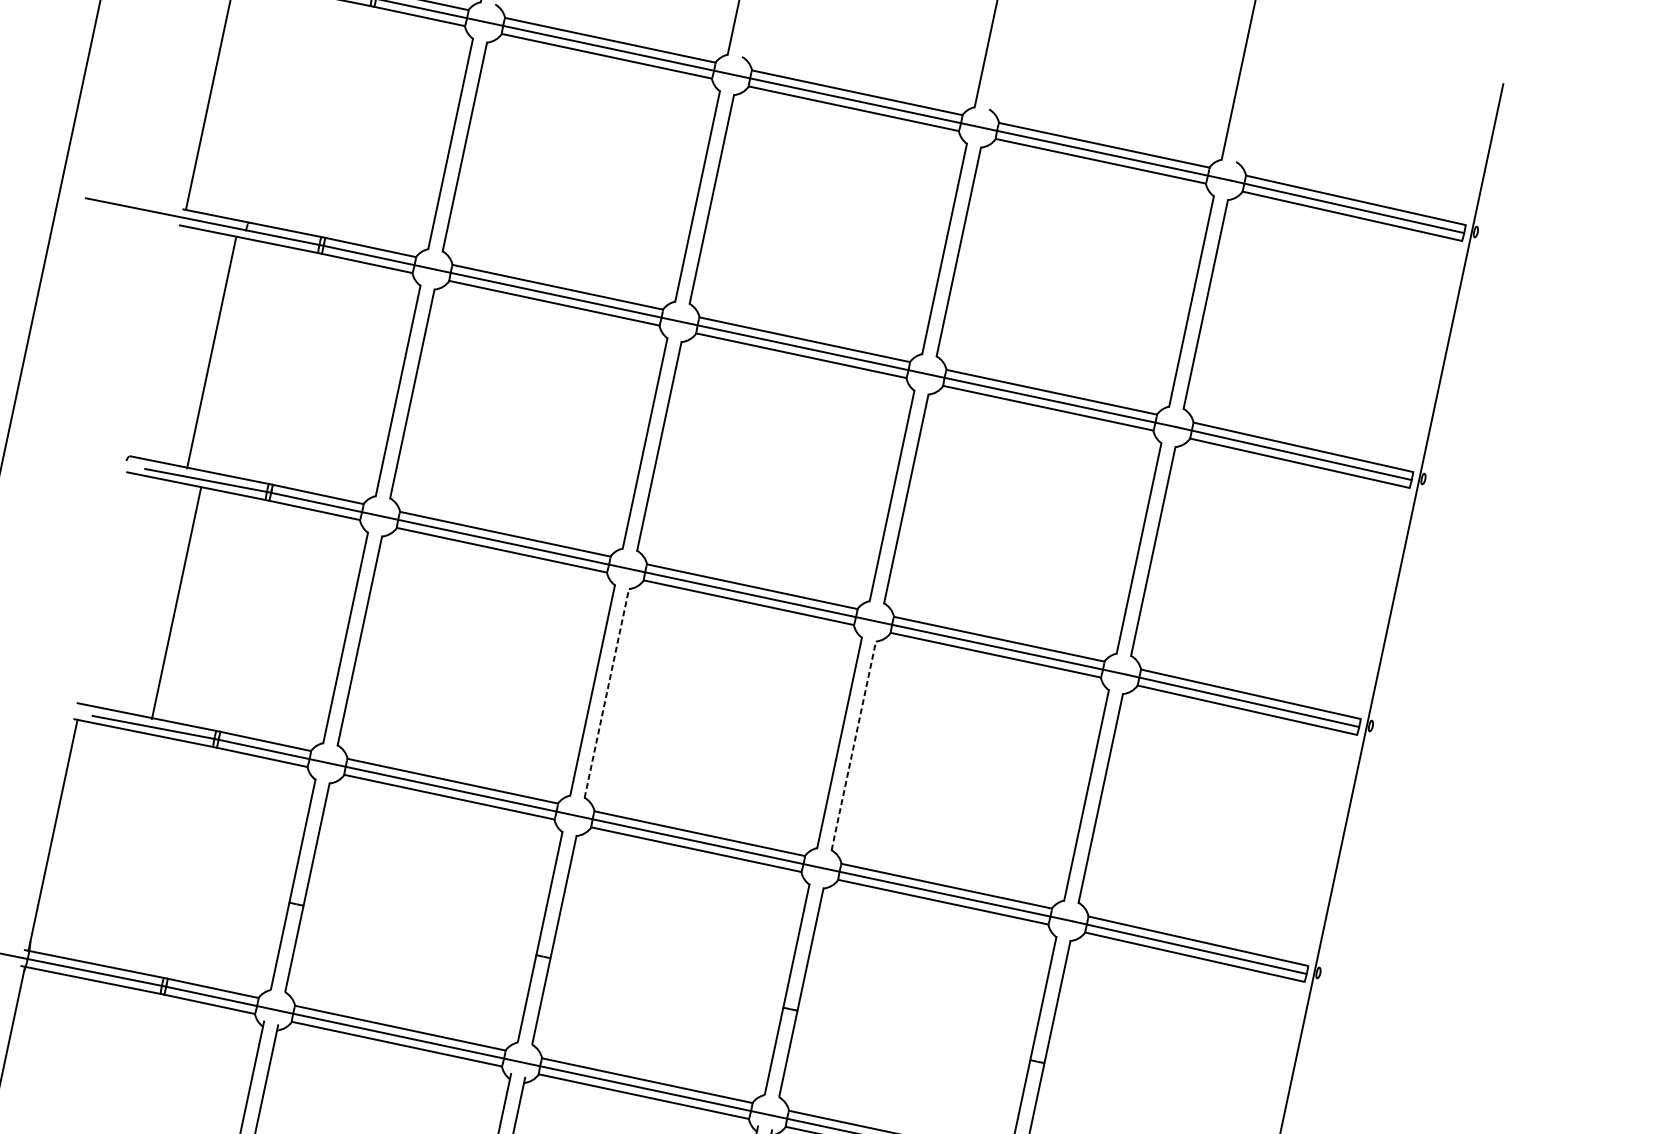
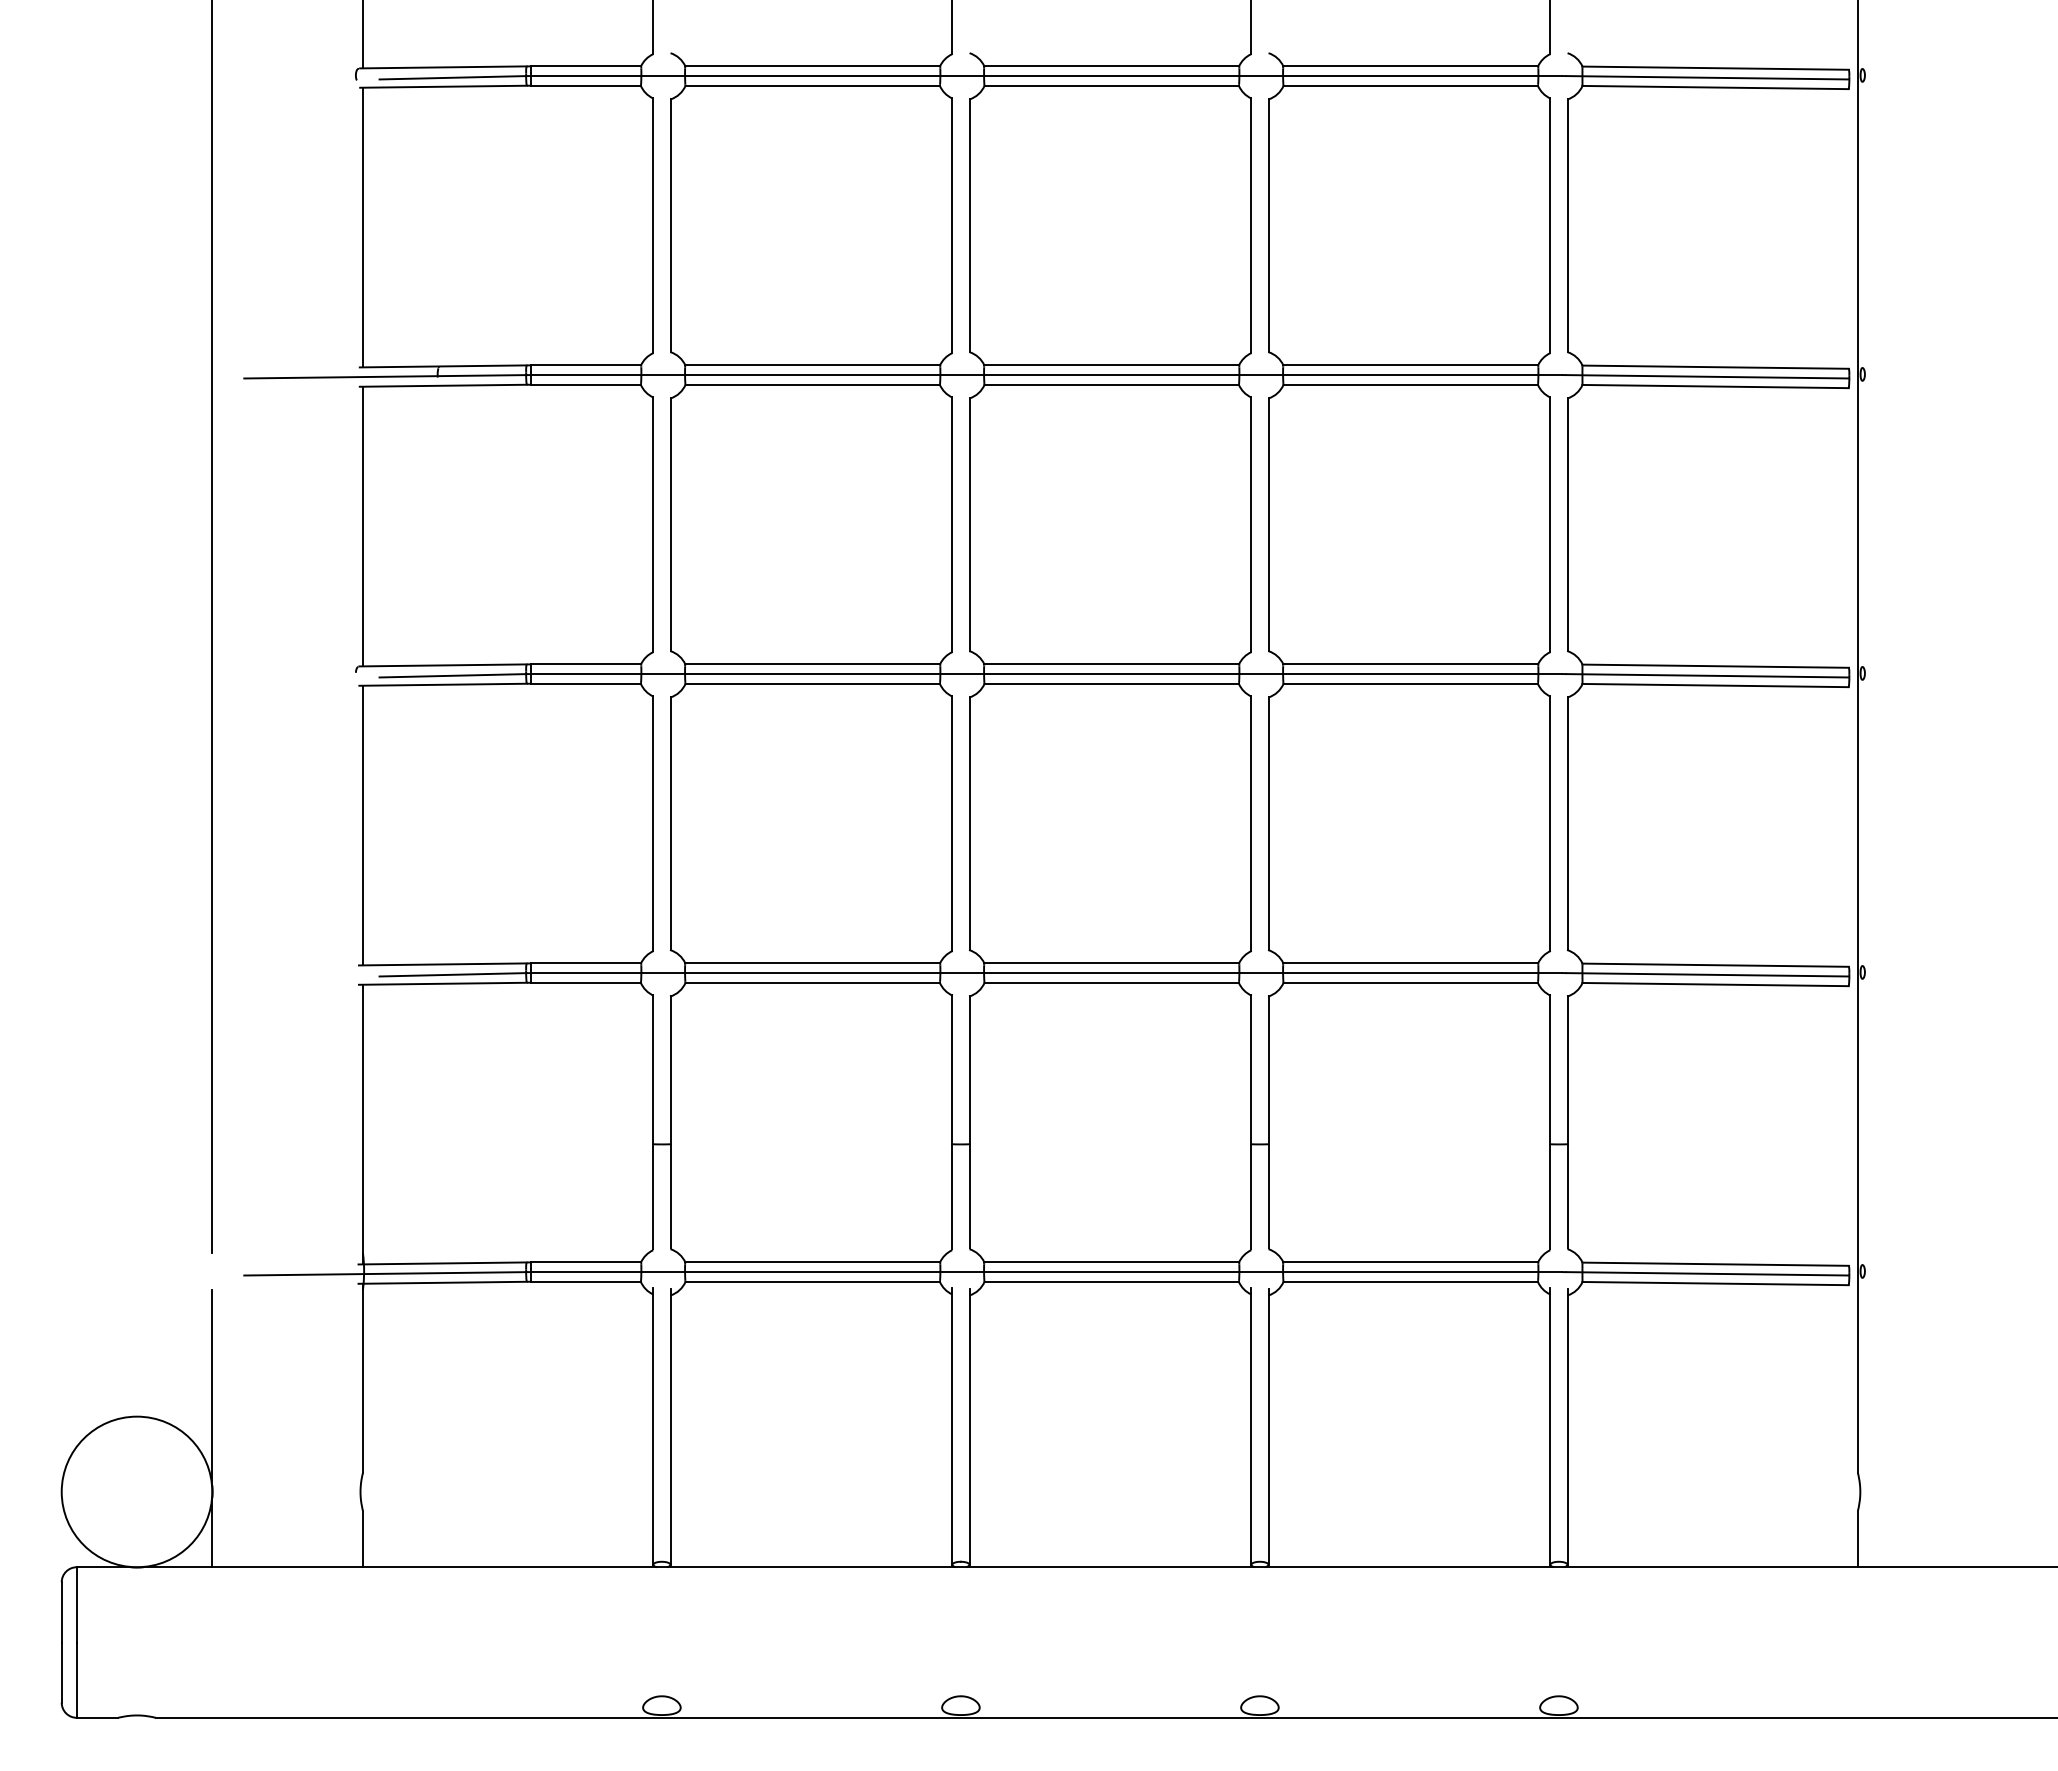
line: (211, 352) -> (362, 526), moved
line: (176, 603) -> (362, 825), moved
line: (606, 693) -> (969, 823), dashed -> solid
line: (853, 745) -> (1268, 823), dashed -> solid

